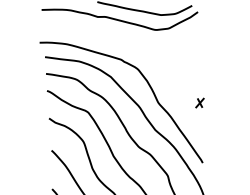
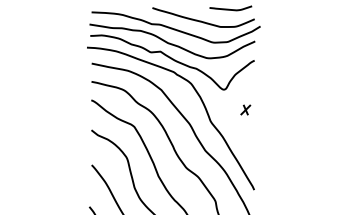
part: (118, 45) -> (172, 56), added
part: (199, 102) -> (245, 109), moved

